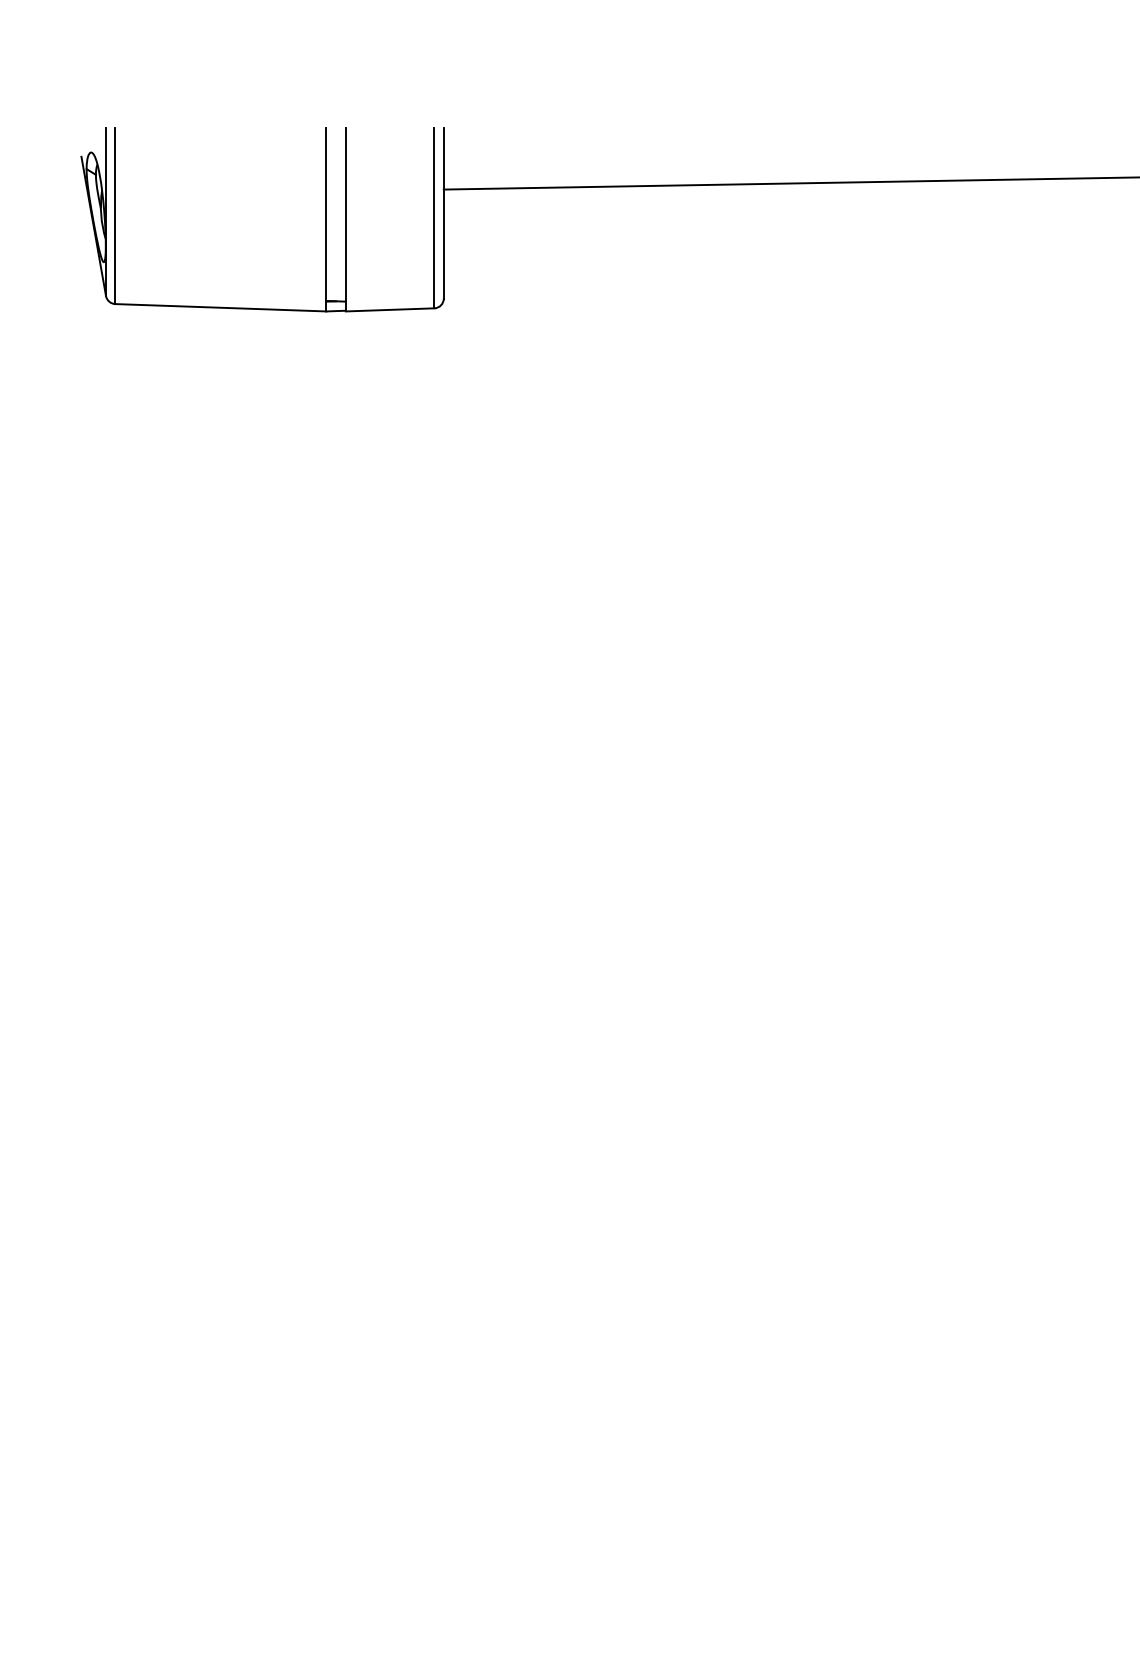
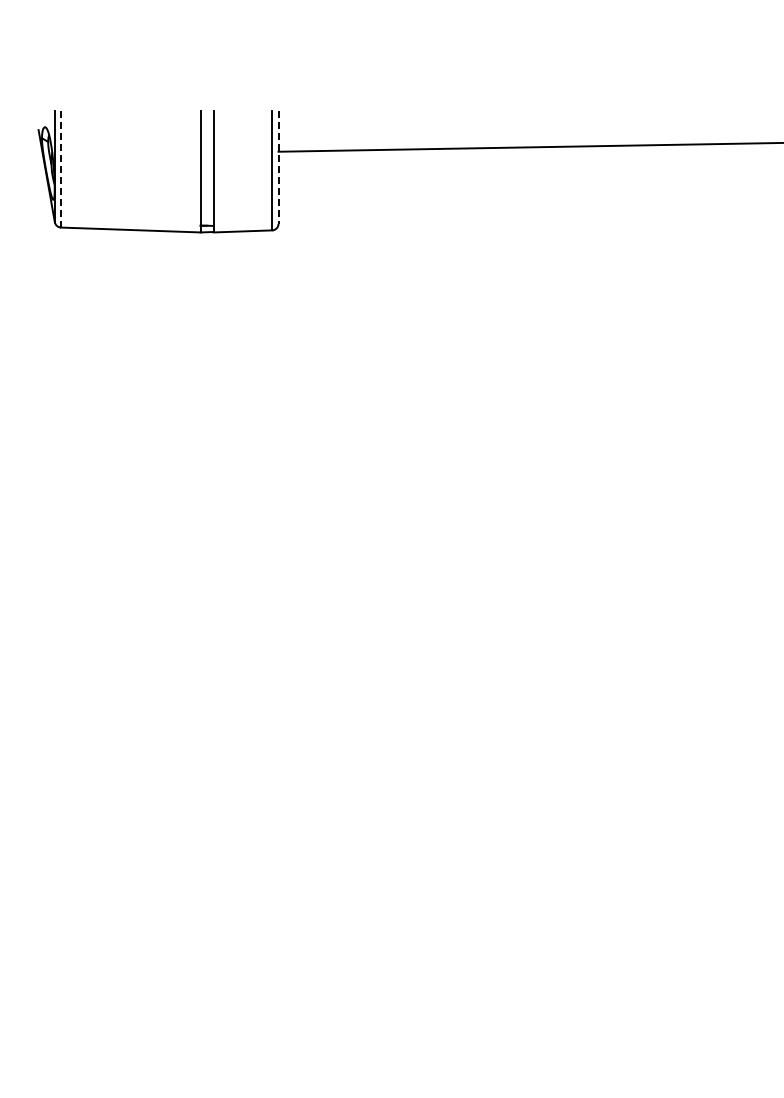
line: (443, 213) -> (278, 167), solid -> dashed
line: (116, 214) -> (61, 168), solid -> dashed

